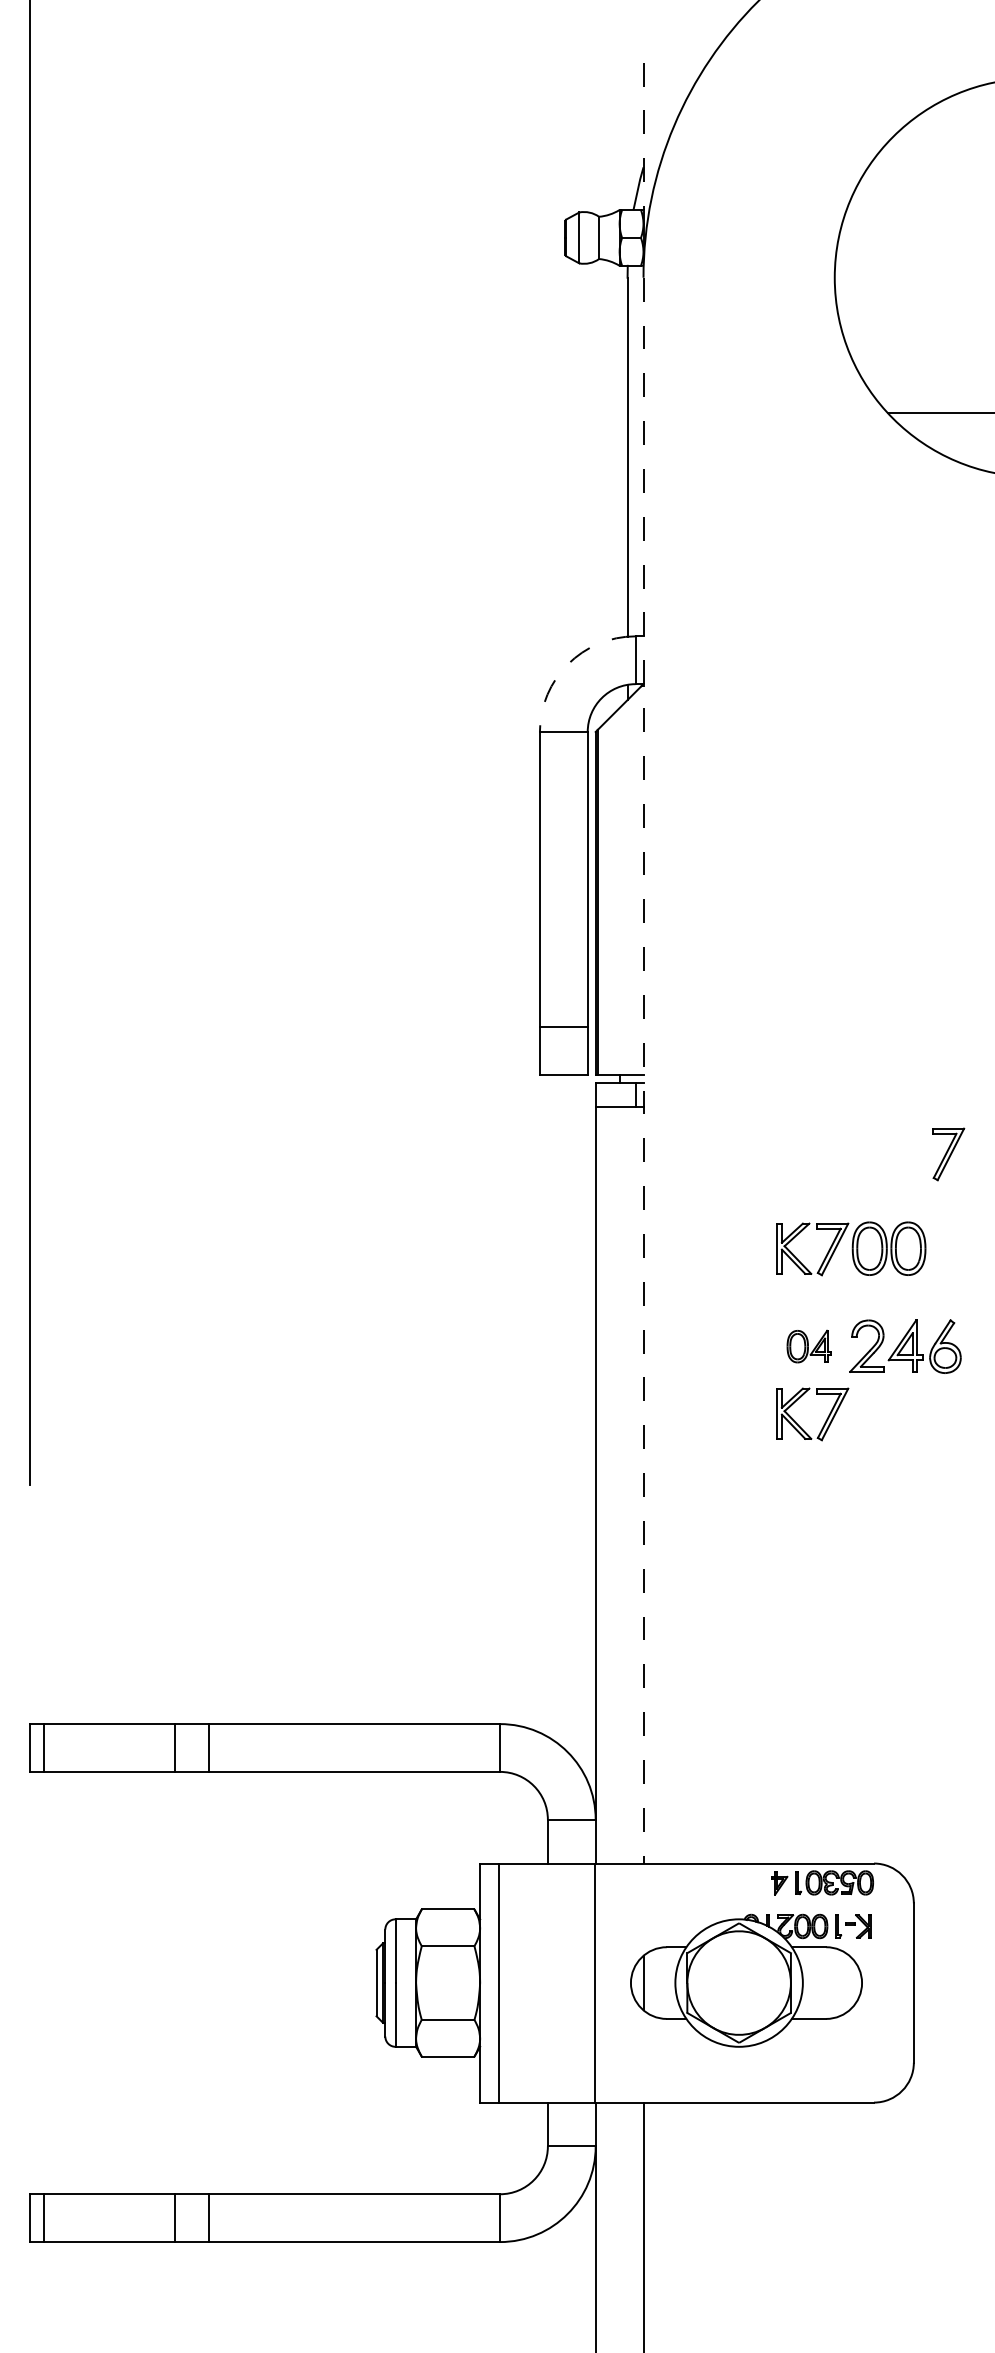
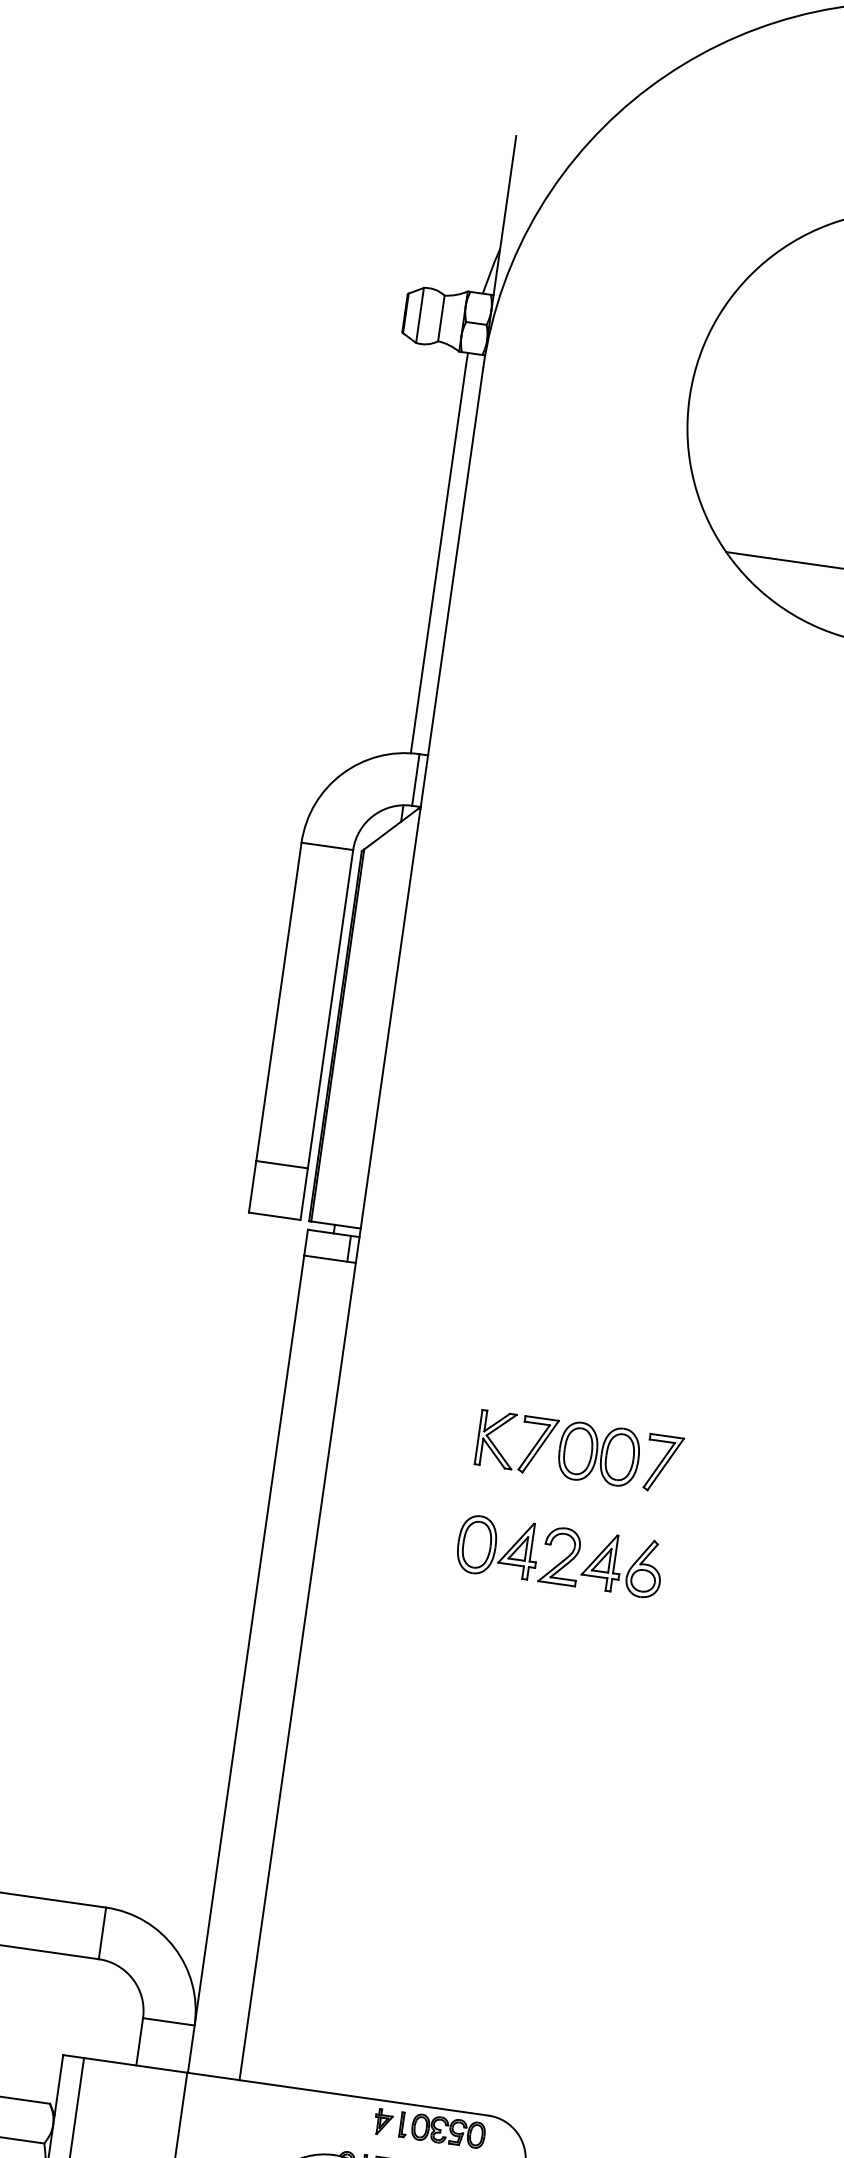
line: (643, 136) -> (504, 215), dashed -> solid
arc: (567, 664) -> (341, 774), dashed -> solid
line: (643, 1070) -> (361, 1224), dashed -> solid
part: (948, 1154) -> (663, 1464), moved
part: (809, 1346) -> (498, 1547), size x1.67
part: (825, 1420) -> (504, 1629), removed

